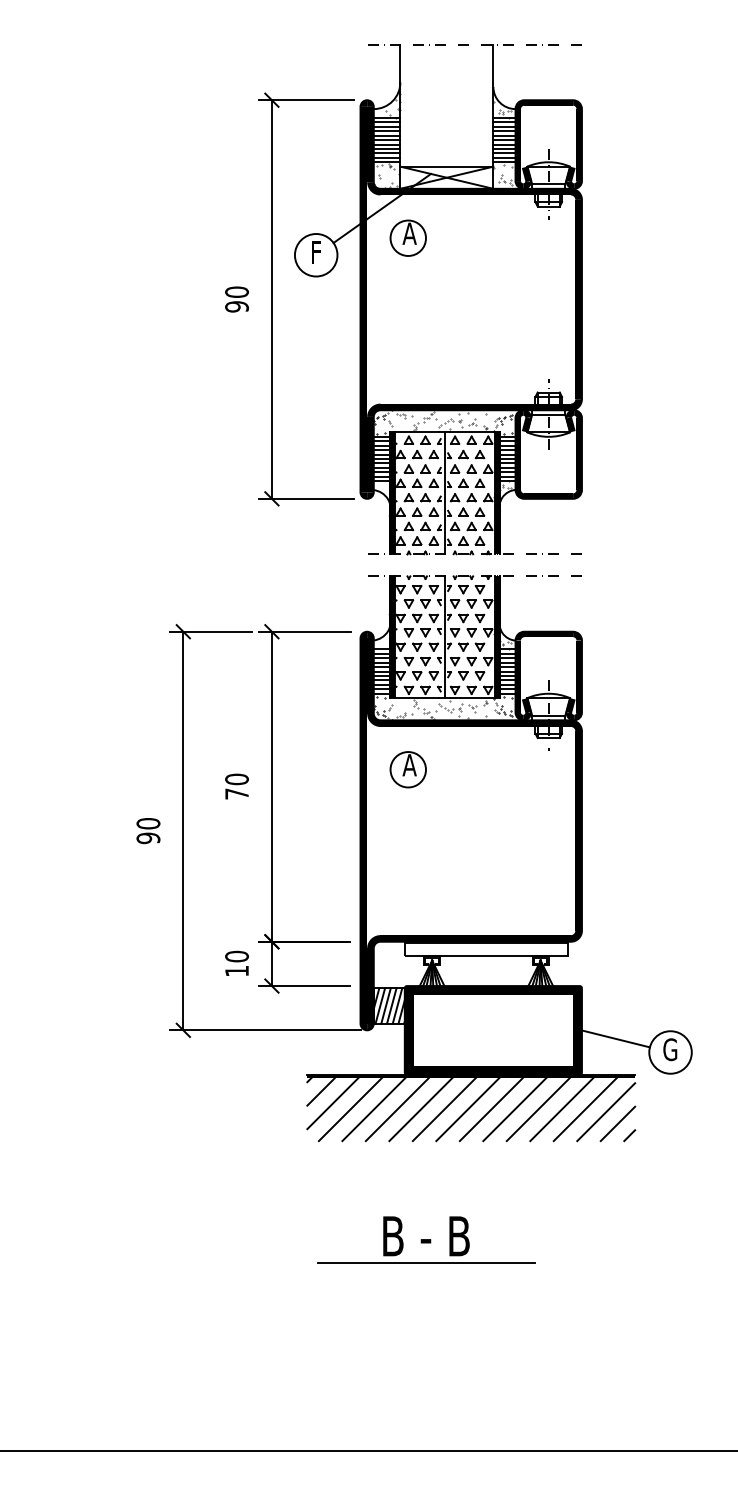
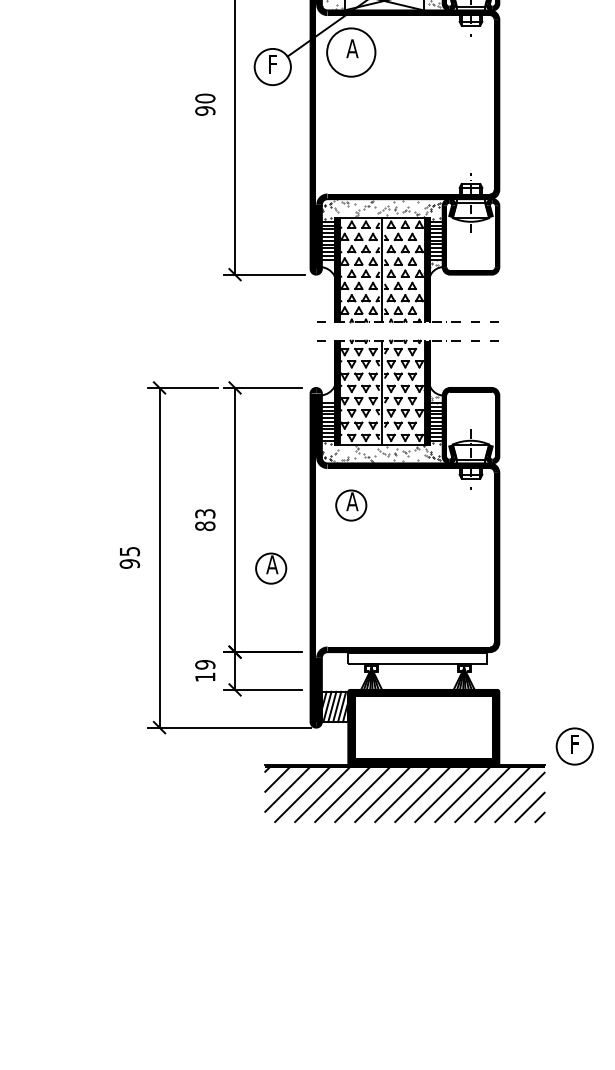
circle: (408, 237) -> (351, 51), size x1.6
text: (237, 786) -> (205, 519), 70 -> 83
text: (148, 823) -> (129, 551), 90 -> 95
part: (313, 843) -> (270, 568), added
text: (236, 956) -> (204, 664), 10 -> 19
line: (614, 1038) -> (527, 734), removed
text: (670, 1049) -> (574, 743), G -> F
part: (426, 1239) -> (366, 905), removed

